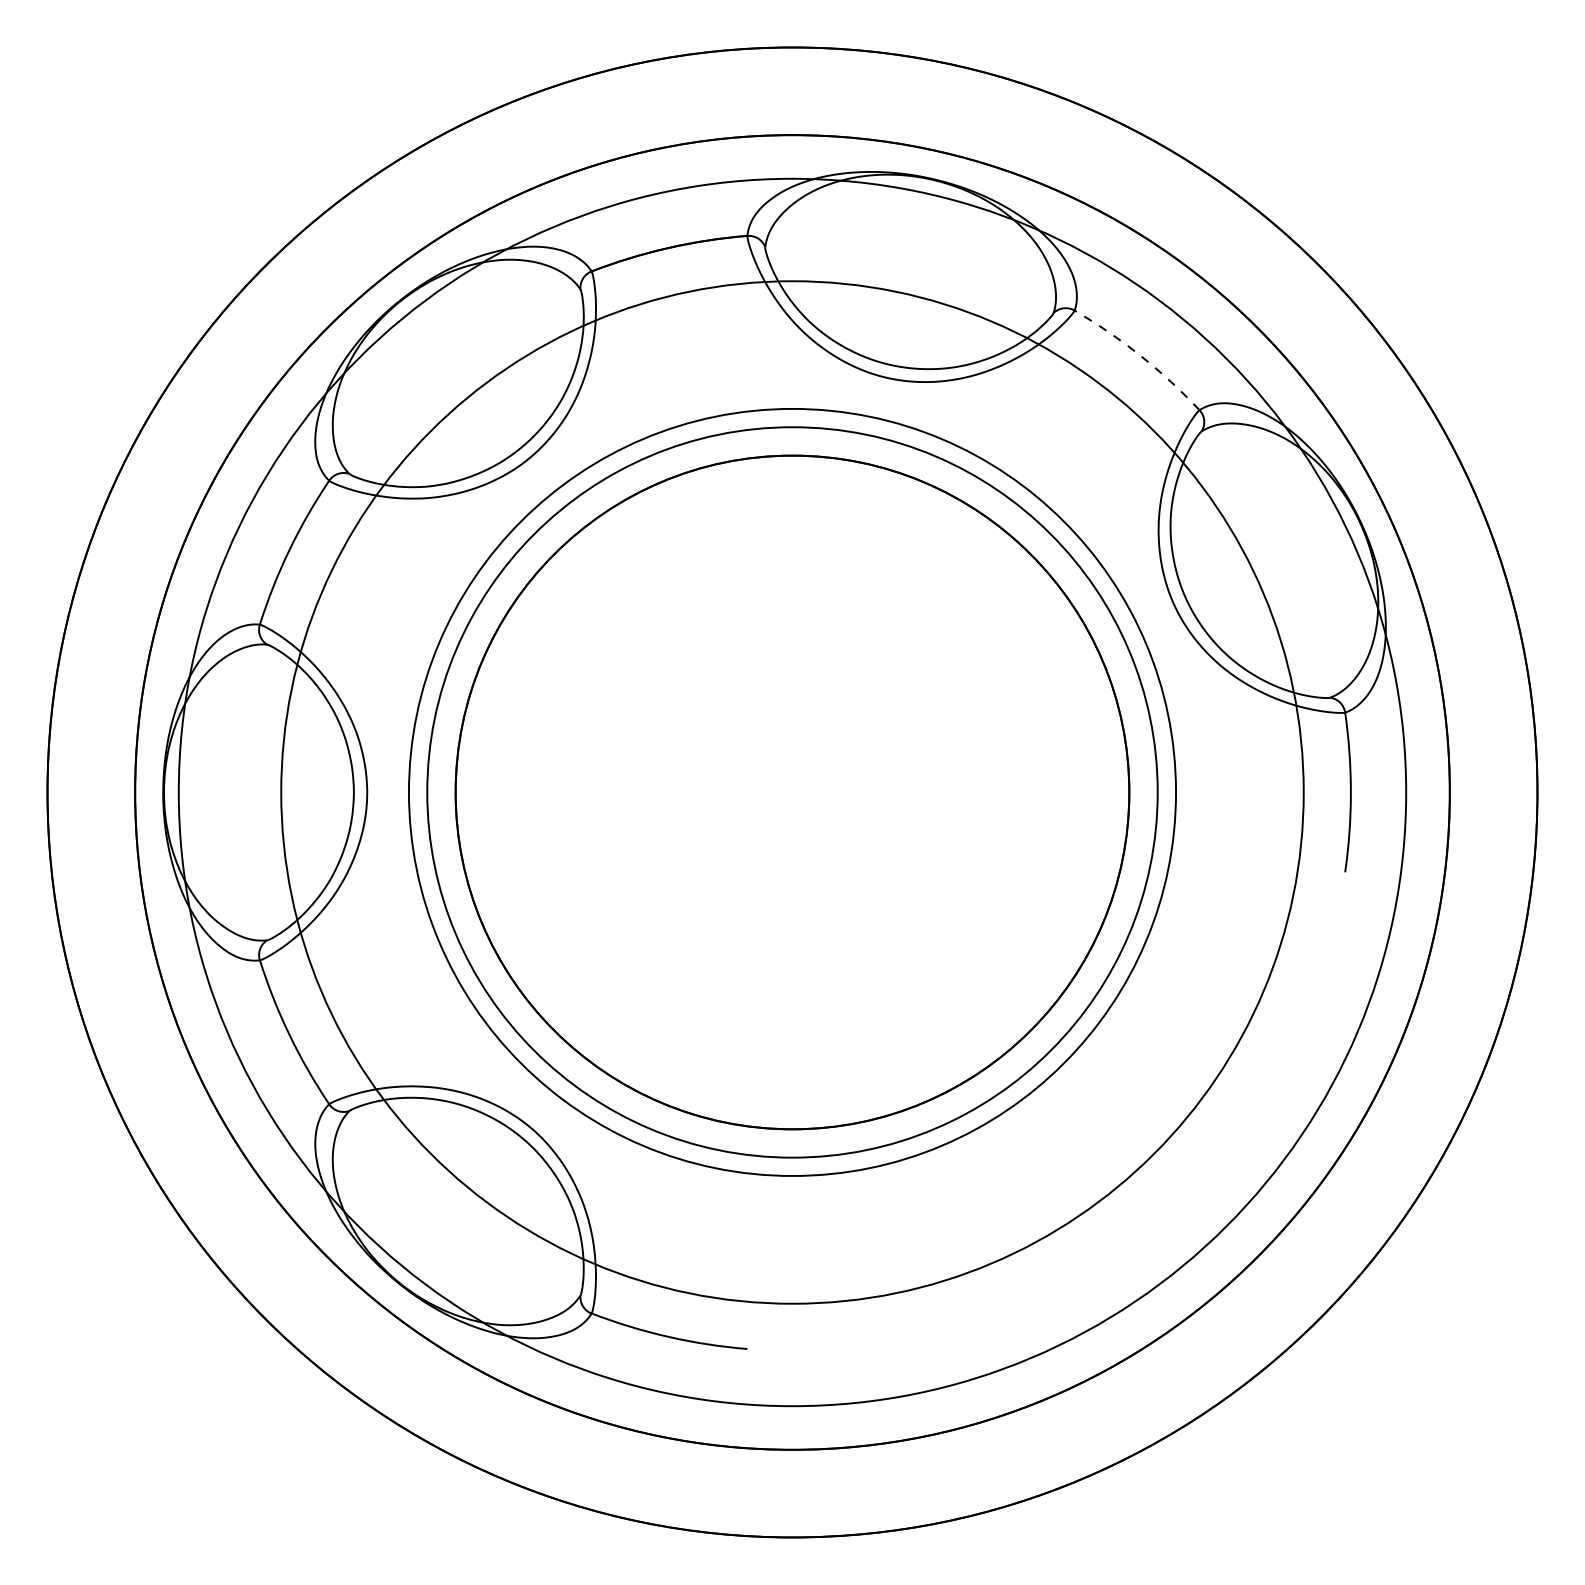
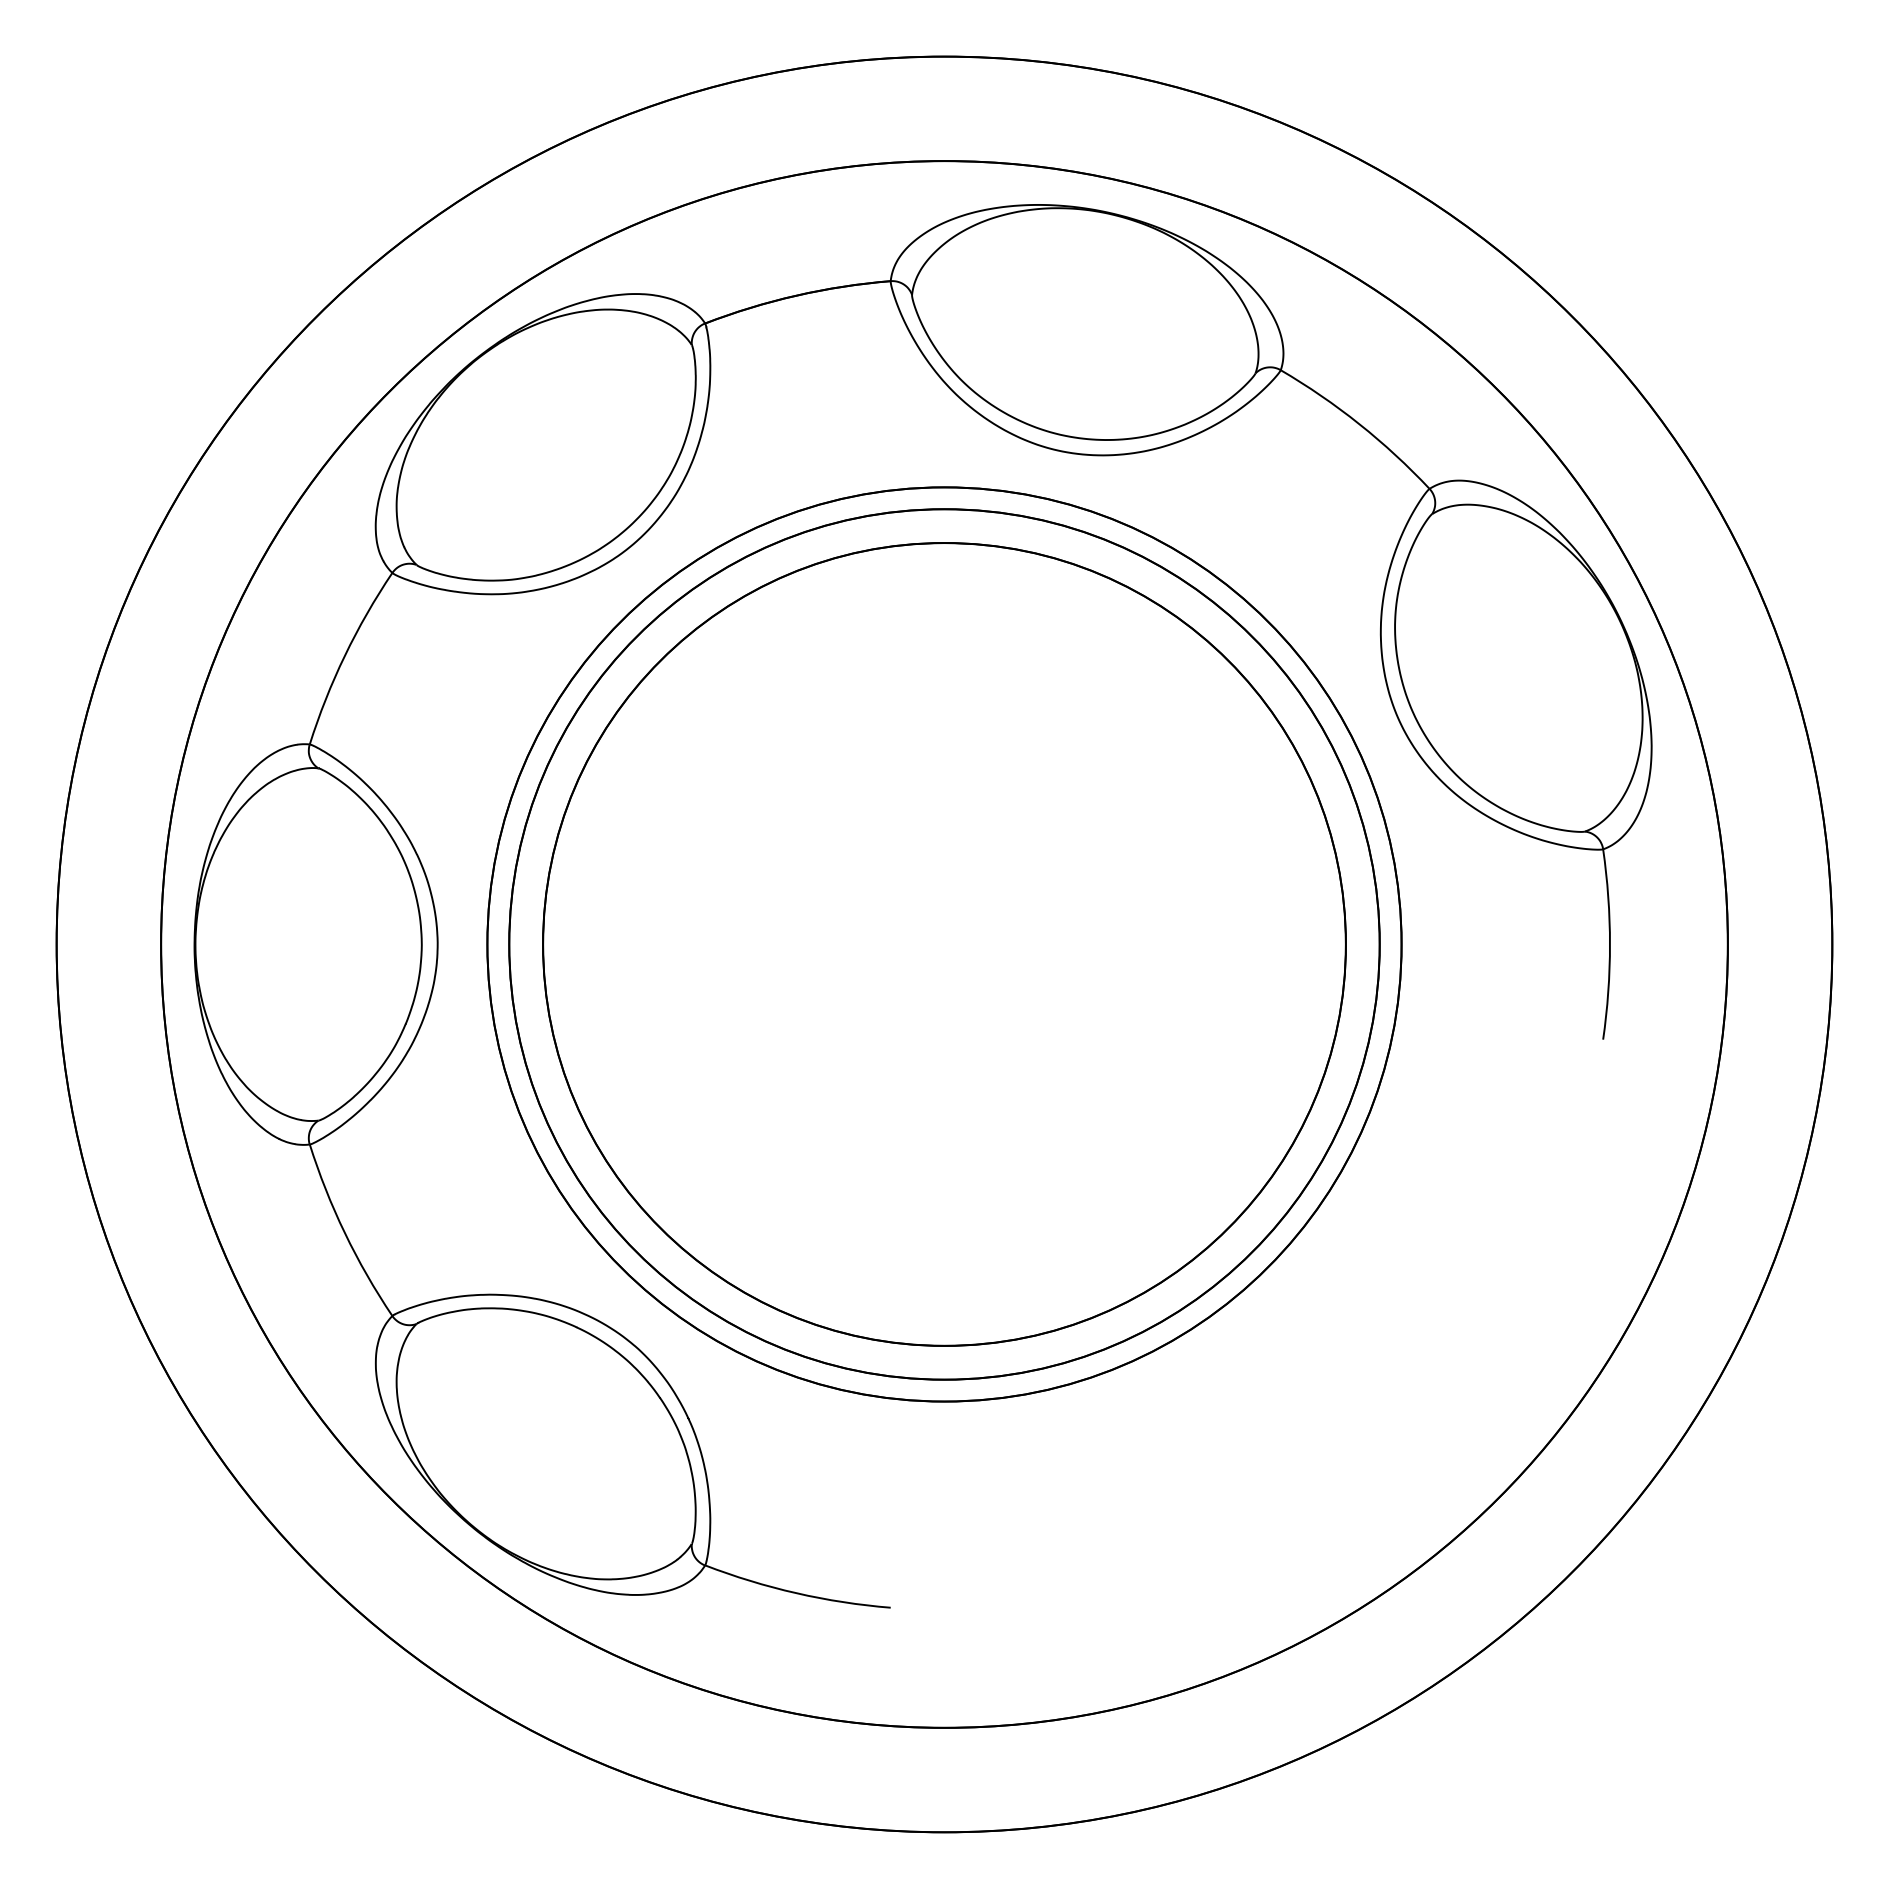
arc: (1140, 356) -> (1359, 424), dashed -> solid
circle: (792, 792) -> (944, 944), size x0.62
circle: (792, 792) -> (944, 944), size x0.71

